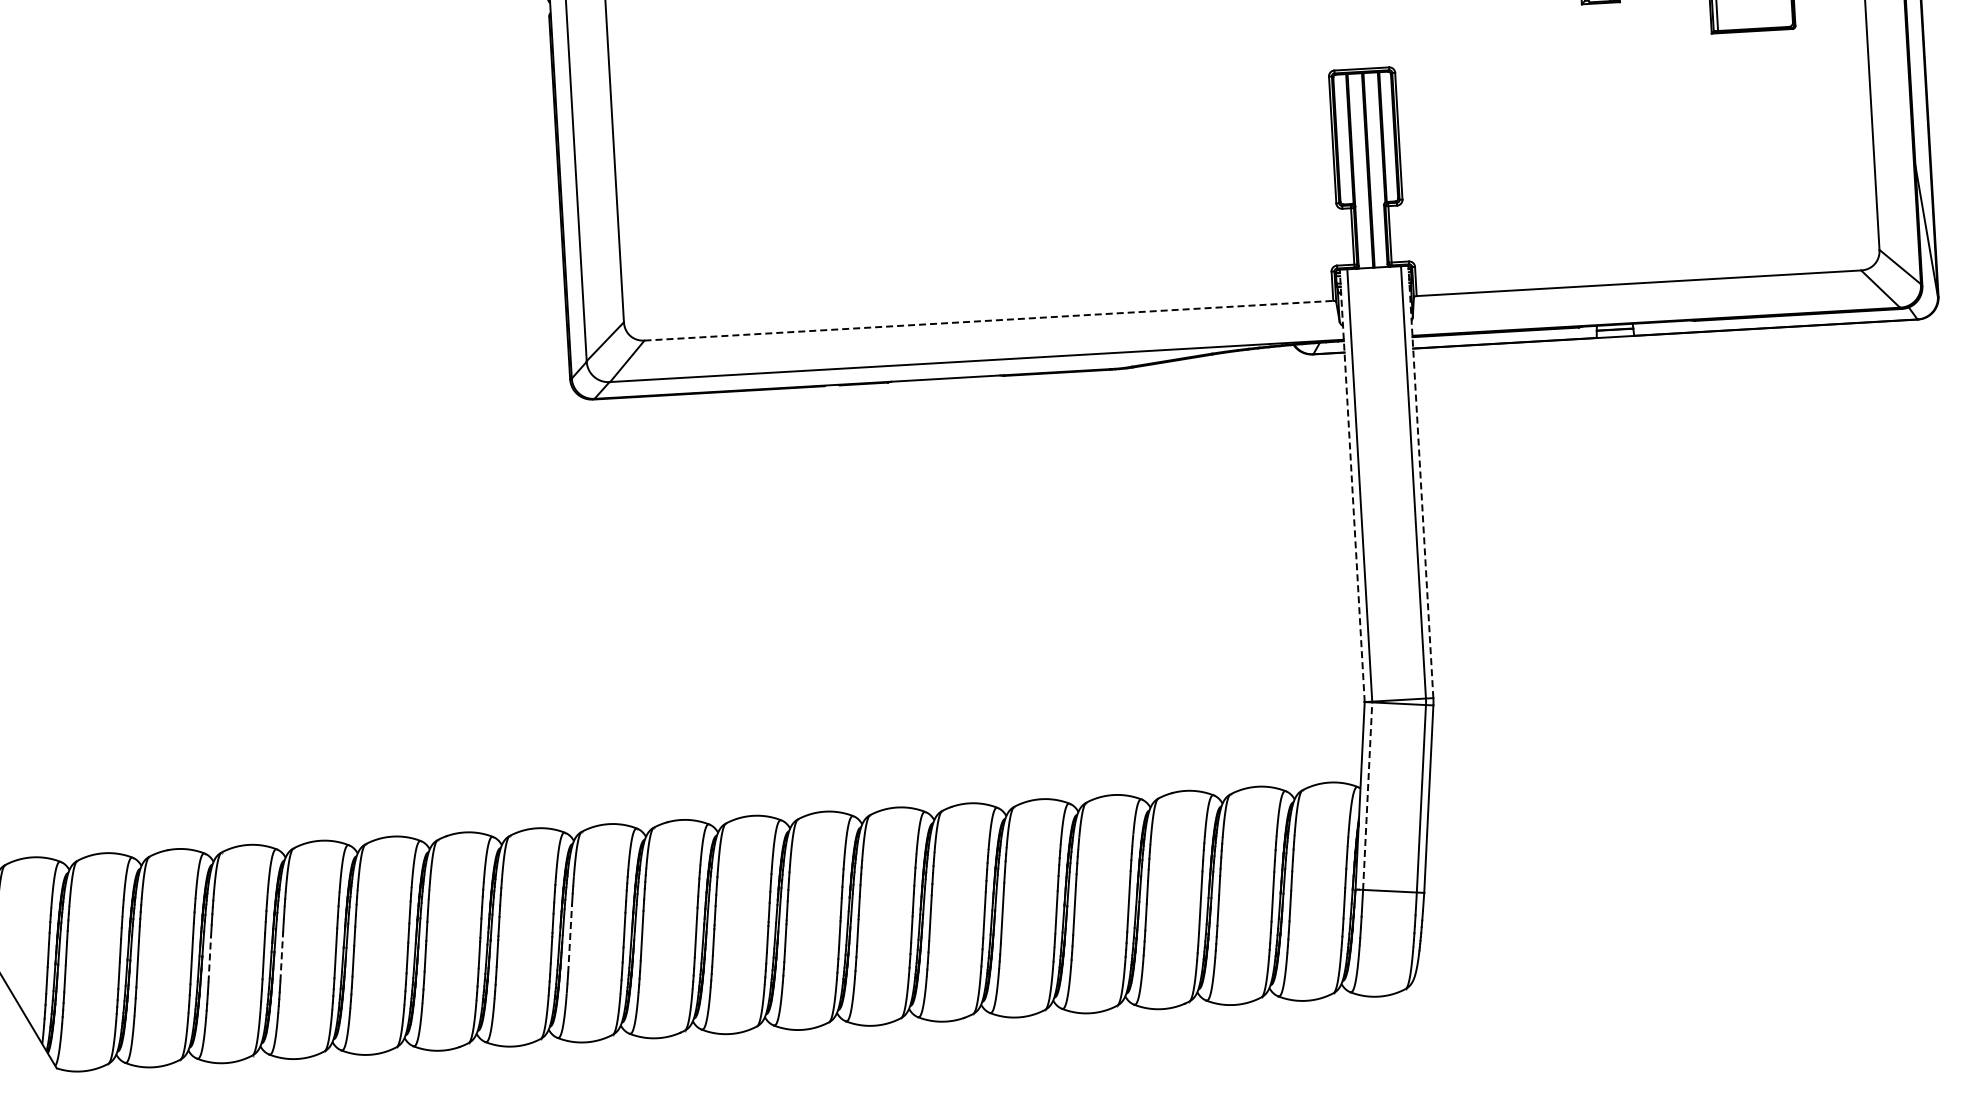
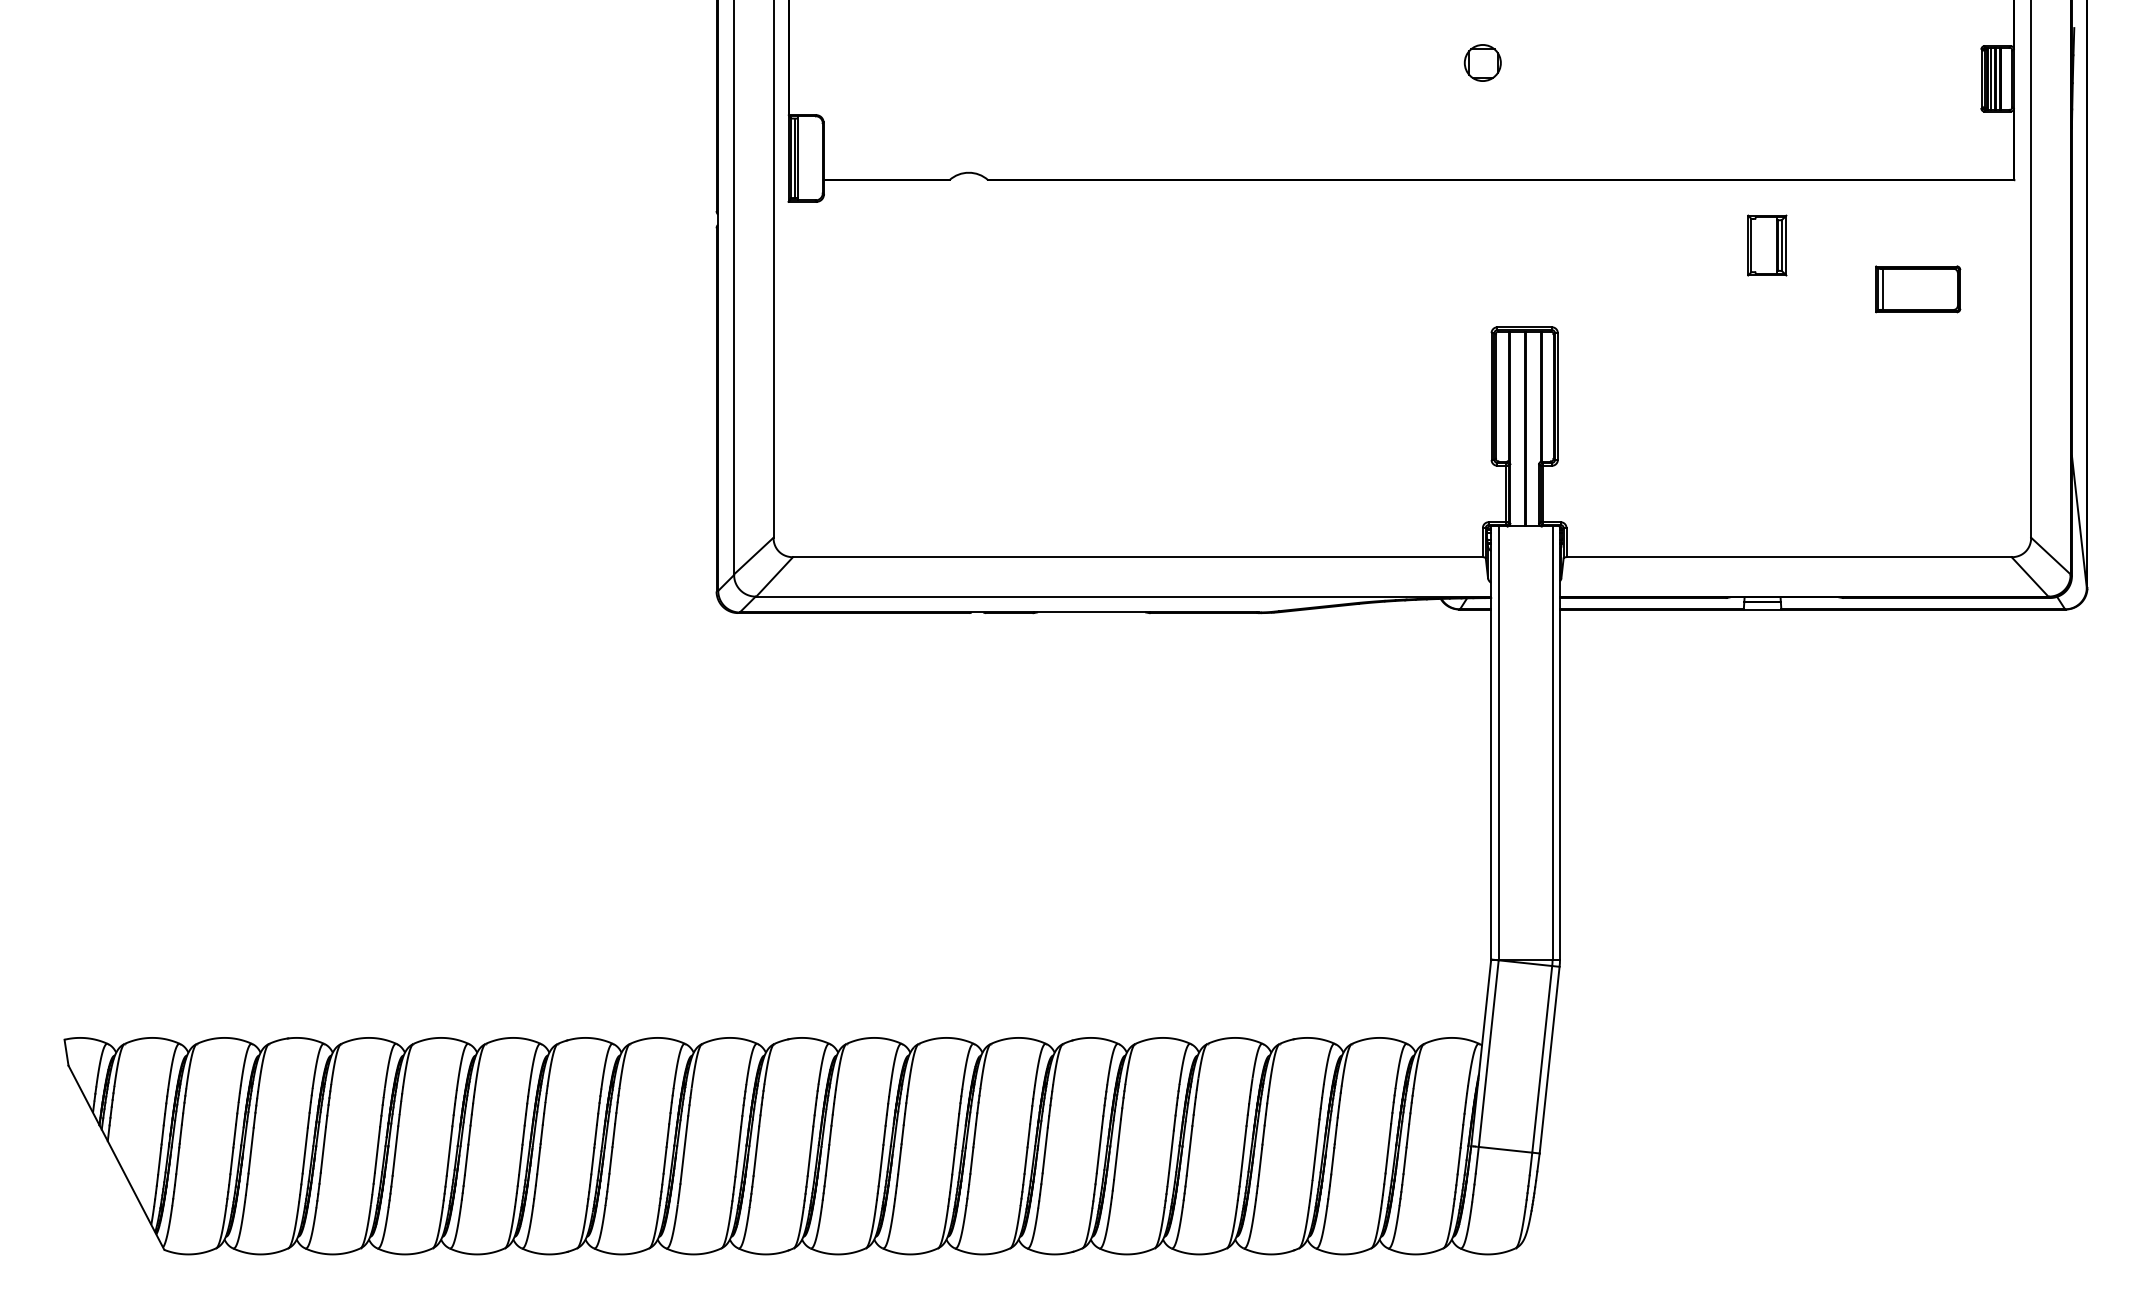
line: (988, 321) -> (1137, 557), dashed -> solid
line: (1420, 482) -> (1559, 743), dashed -> solid
line: (1352, 486) -> (1491, 743), dashed -> solid
line: (1367, 796) -> (1488, 1053), dashed -> solid
line: (570, 938) -> (684, 1149), dashed -> solid
line: (281, 956) -> (395, 1151), dashed -> solid
line: (209, 958) -> (323, 1149), dashed -> solid

